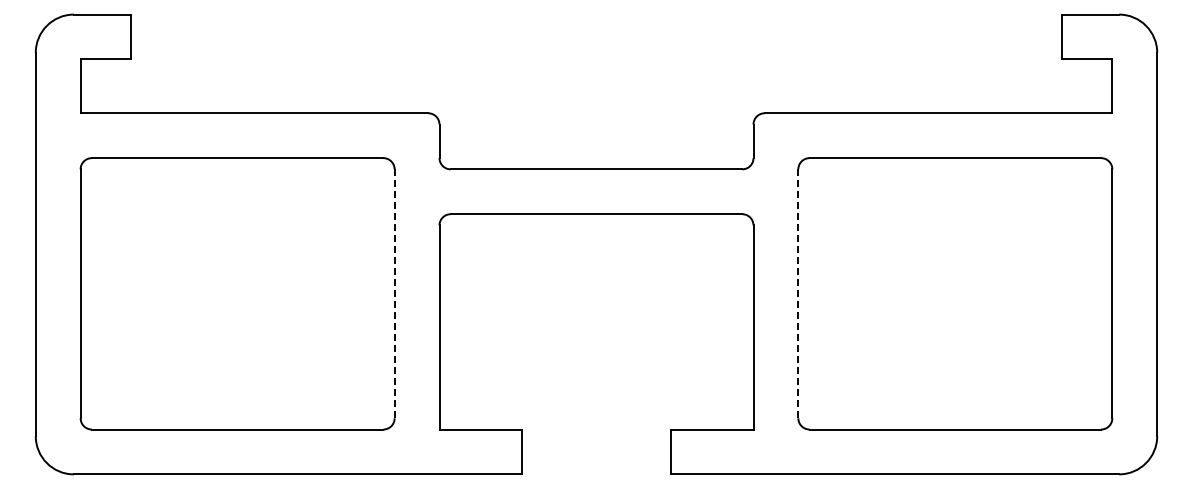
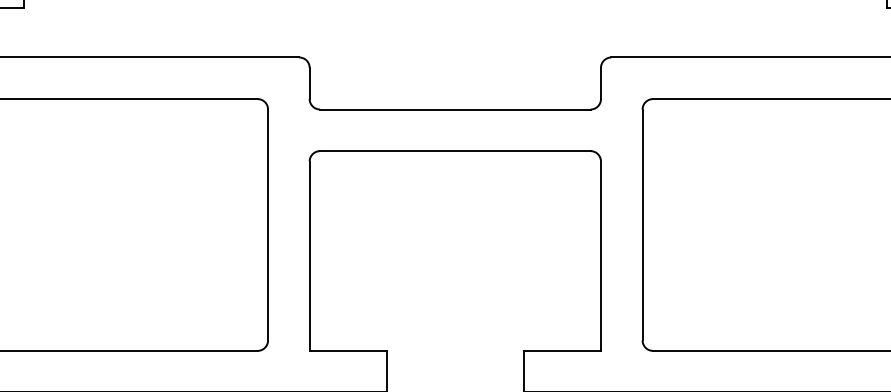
line: (798, 293) -> (642, 224), dashed -> solid
line: (394, 294) -> (267, 225), dashed -> solid

